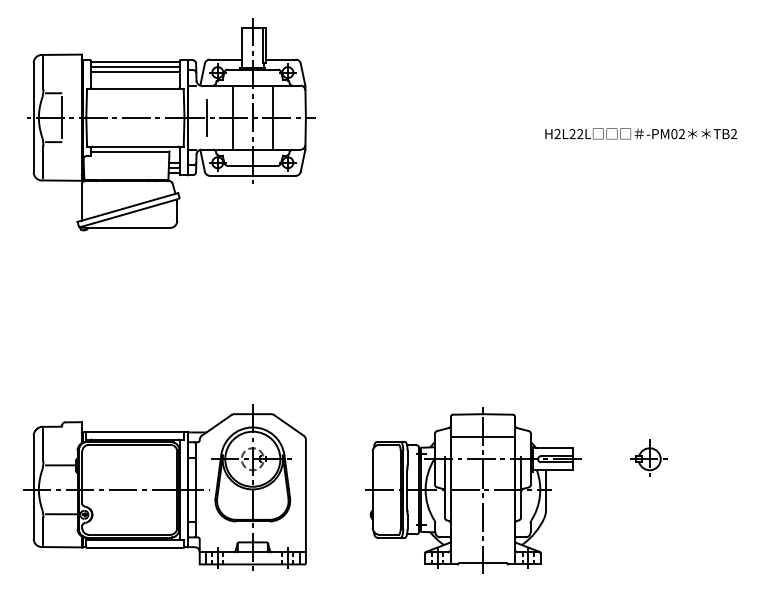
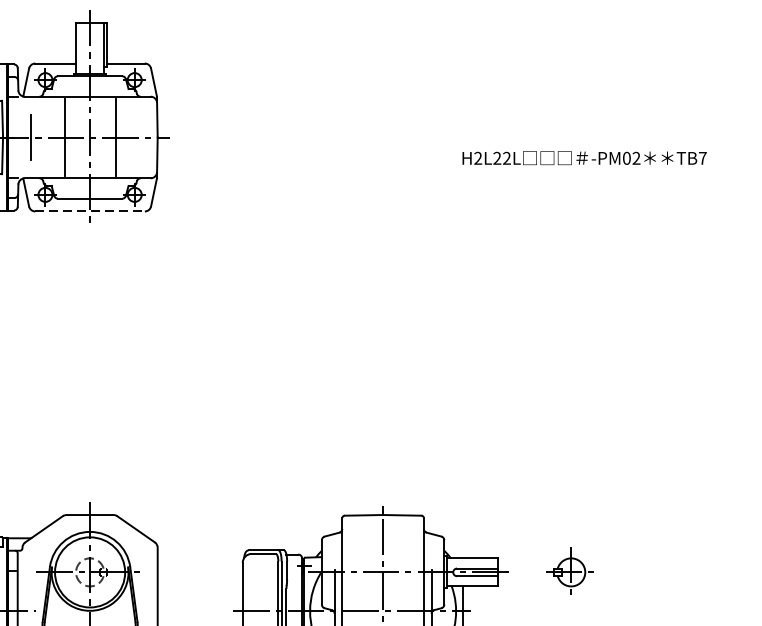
text: (734, 134) -> (703, 158), TB2 -> TB7
line: (253, 175) -> (90, 211), solid -> dashed
line: (482, 437) -> (382, 544), removed
part: (648, 457) -> (569, 570), moved

